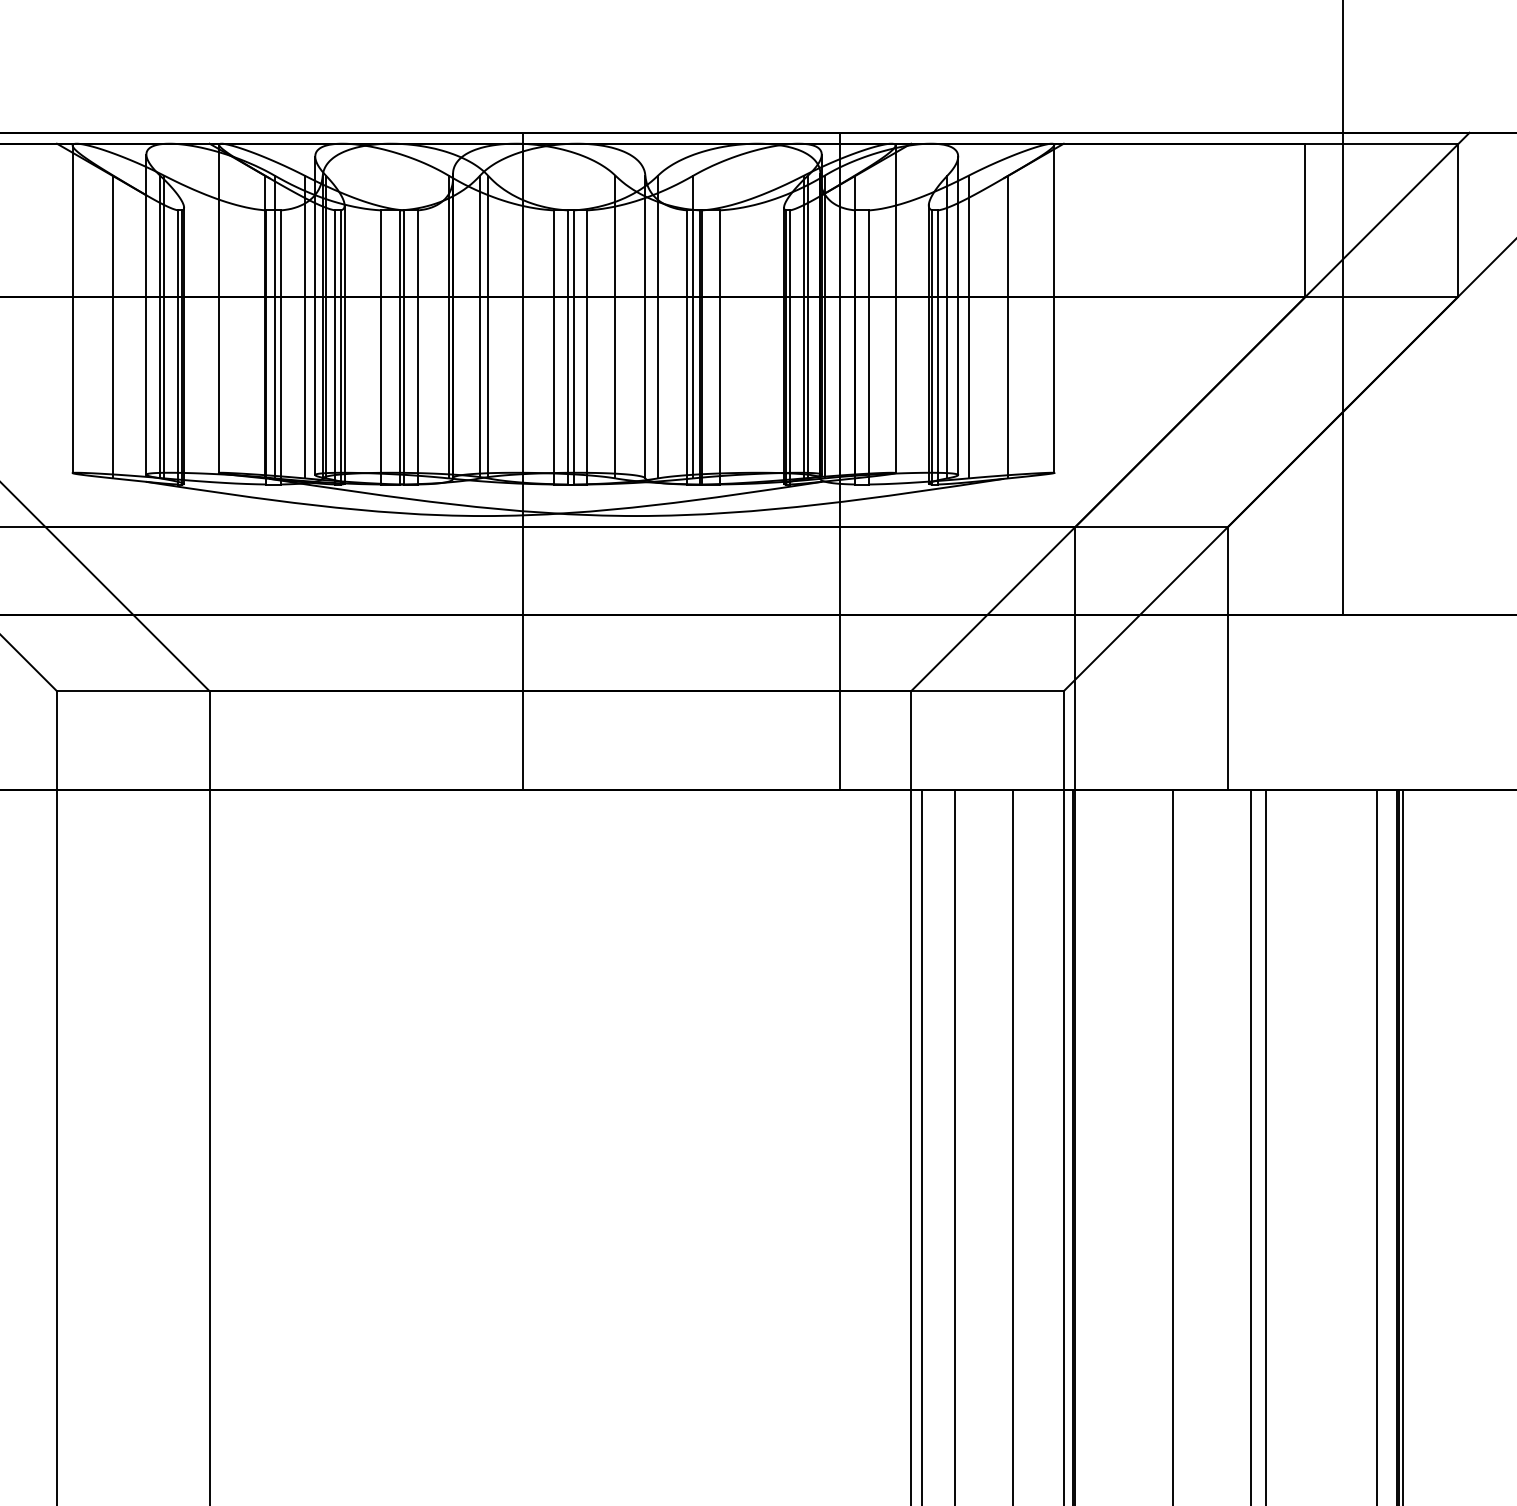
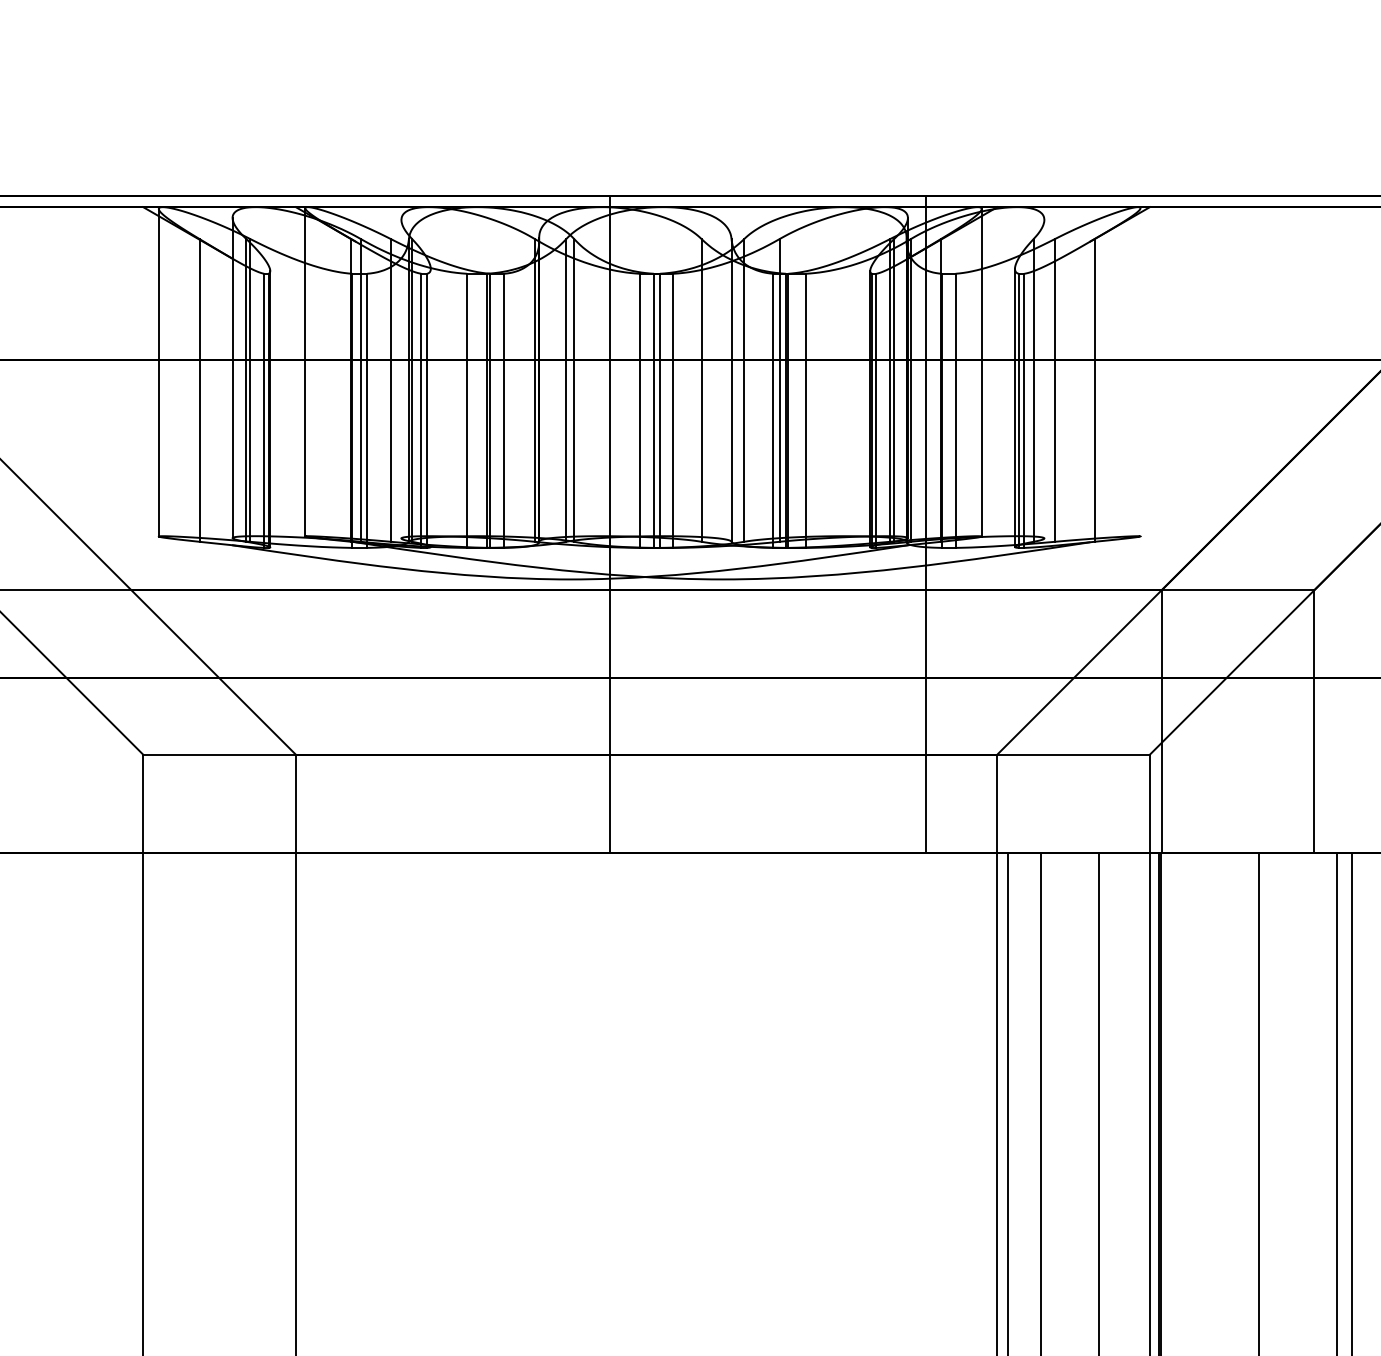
line: (1054, 308) -> (1140, 371), removed
line: (315, 315) -> (401, 378), removed
line: (958, 315) -> (1044, 378), removed
line: (344, 344) -> (430, 407), removed

